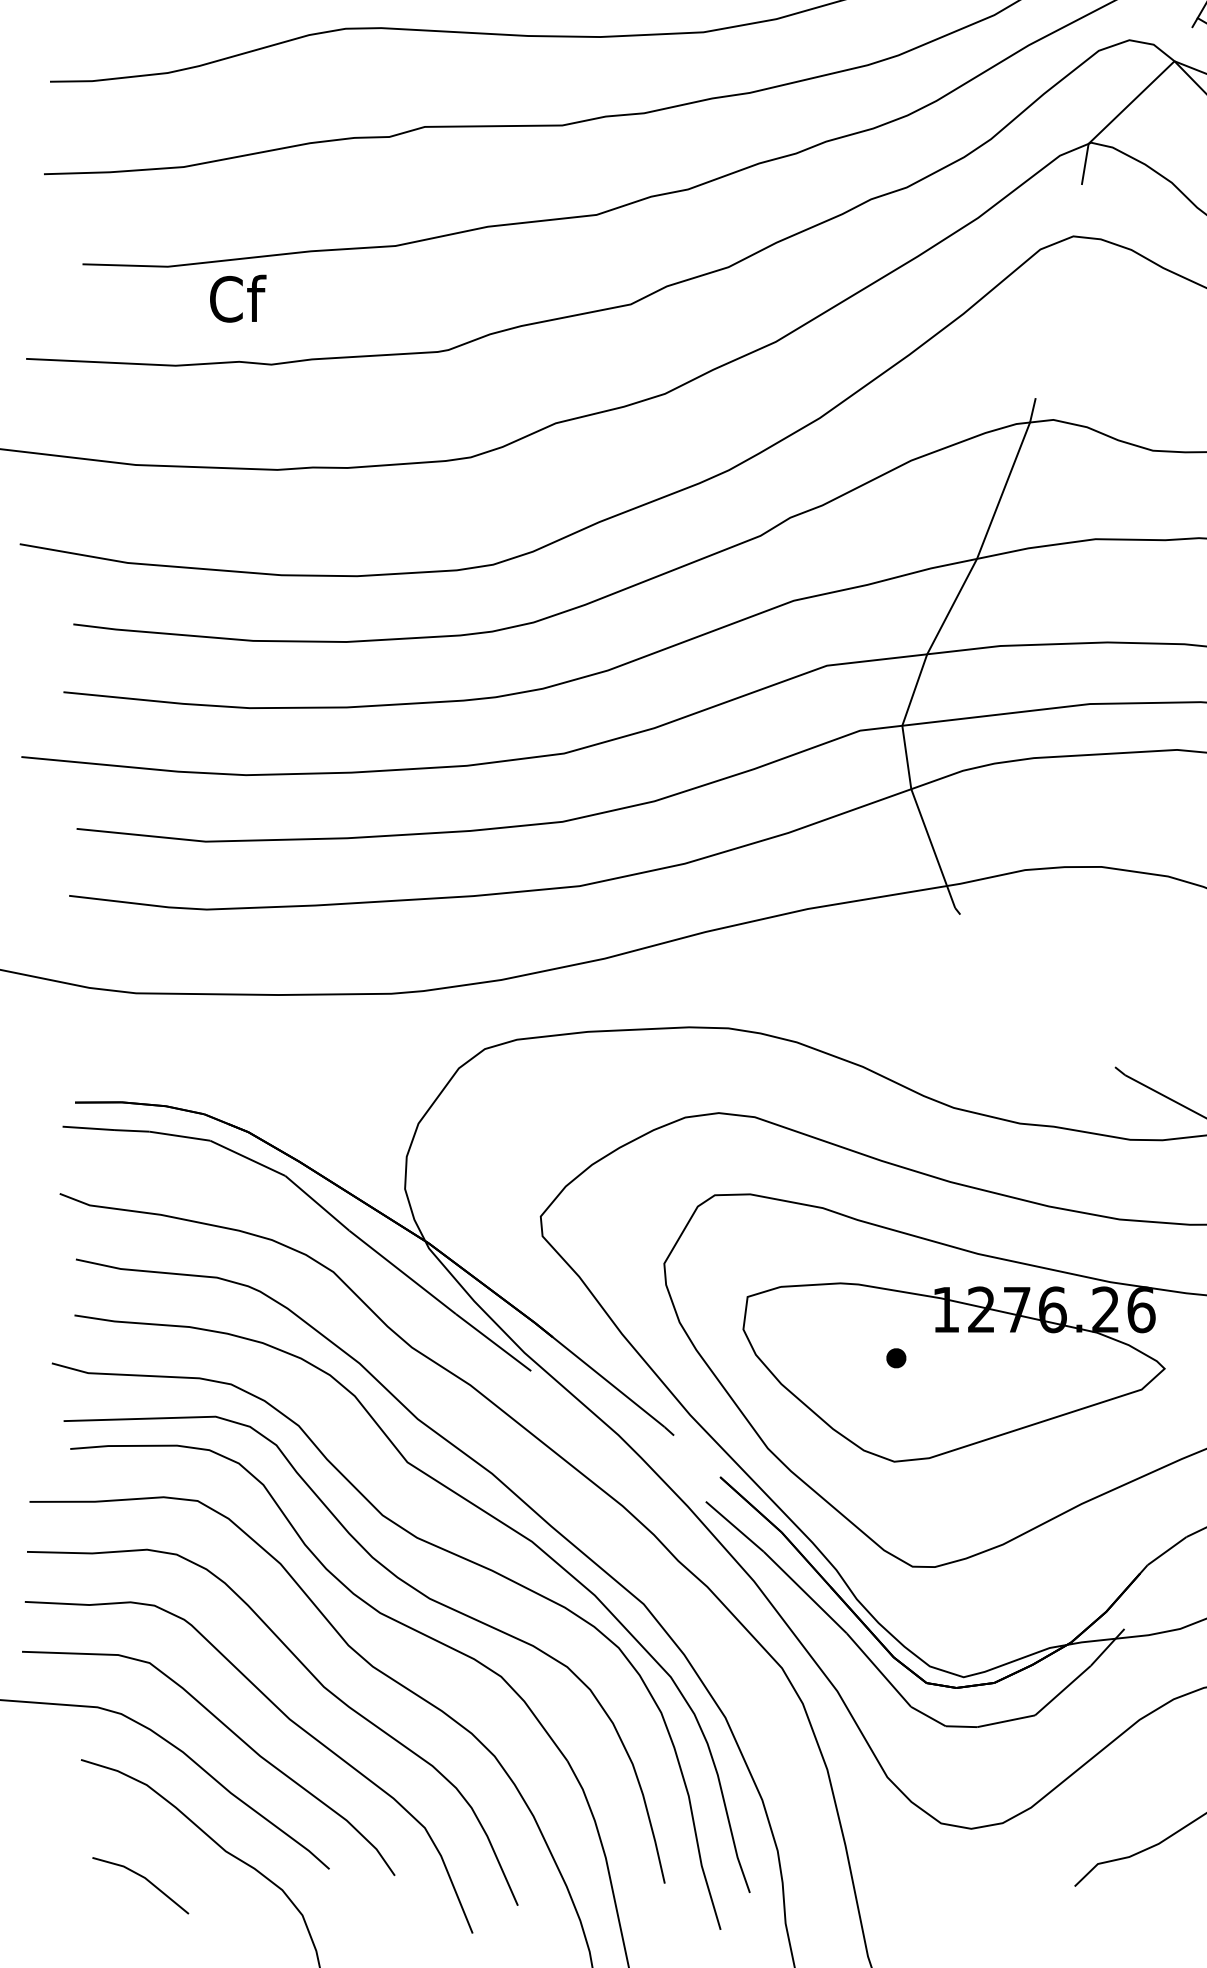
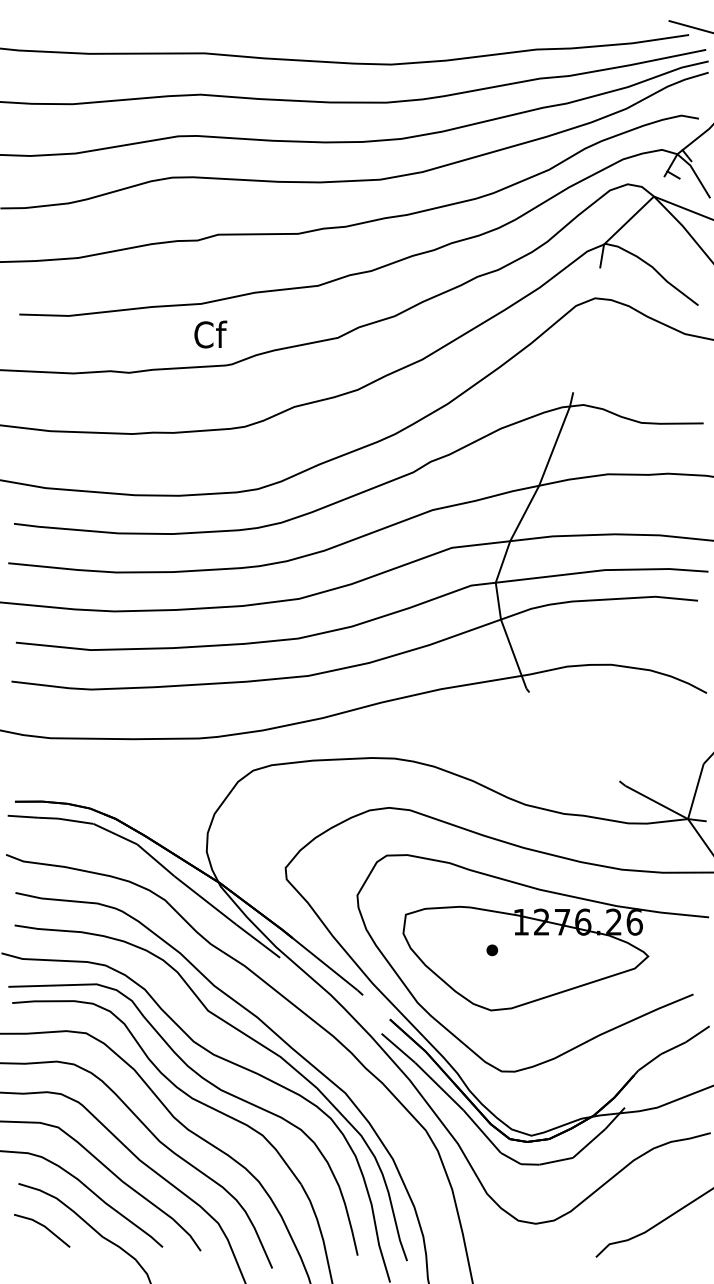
text: (237, 298) -> (210, 334), moved
line: (144, 1879) -> (44, 1227), moved

